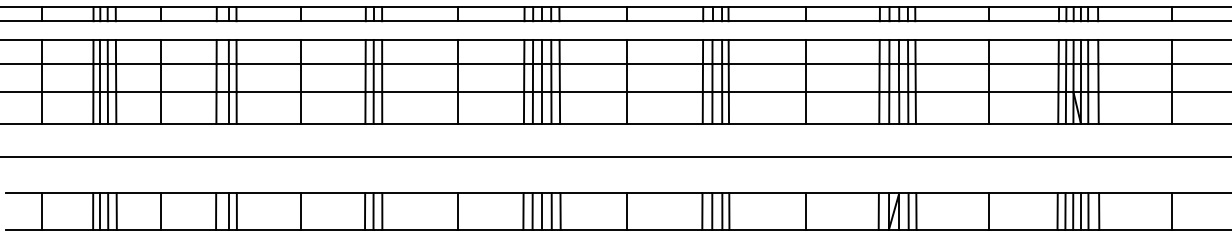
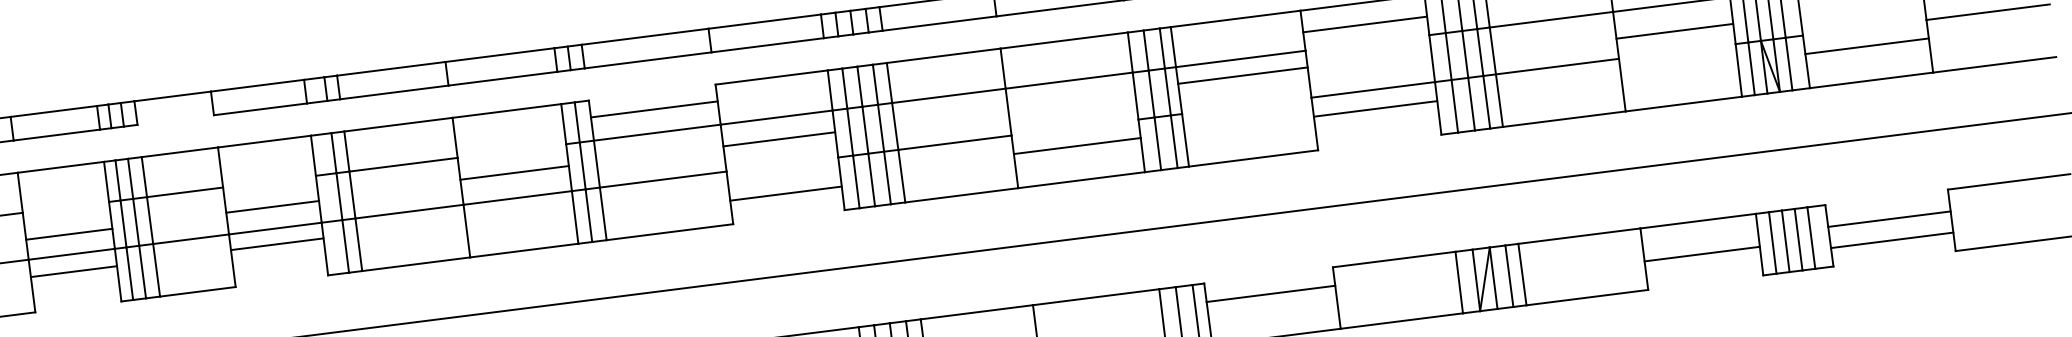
line: (138, 21) -> (175, 120), removed
line: (419, 40) -> (653, 109), moved
line: (67, 64) -> (68, 234), moved
line: (188, 64) -> (271, 207), moved
line: (333, 64) -> (515, 173), moved
line: (842, 64) -> (1364, 24), moved
line: (490, 92) -> (778, 139), moved
line: (664, 92) -> (1076, 146), moved
line: (766, 92) -> (1241, 76), moved
line: (1023, 92) -> (1674, 31), moved
line: (1135, 92) -> (1867, 46), moved
line: (67, 123) -> (73, 271), moved
line: (188, 123) -> (276, 244), moved
line: (490, 123) -> (785, 193), moved
line: (842, 123) -> (1375, 108), moved
line: (767, 193) -> (1270, 294), moved
line: (1135, 193) -> (1889, 219), moved
line: (1023, 229) -> (1702, 253), moved
line: (1135, 229) -> (1891, 239), moved

